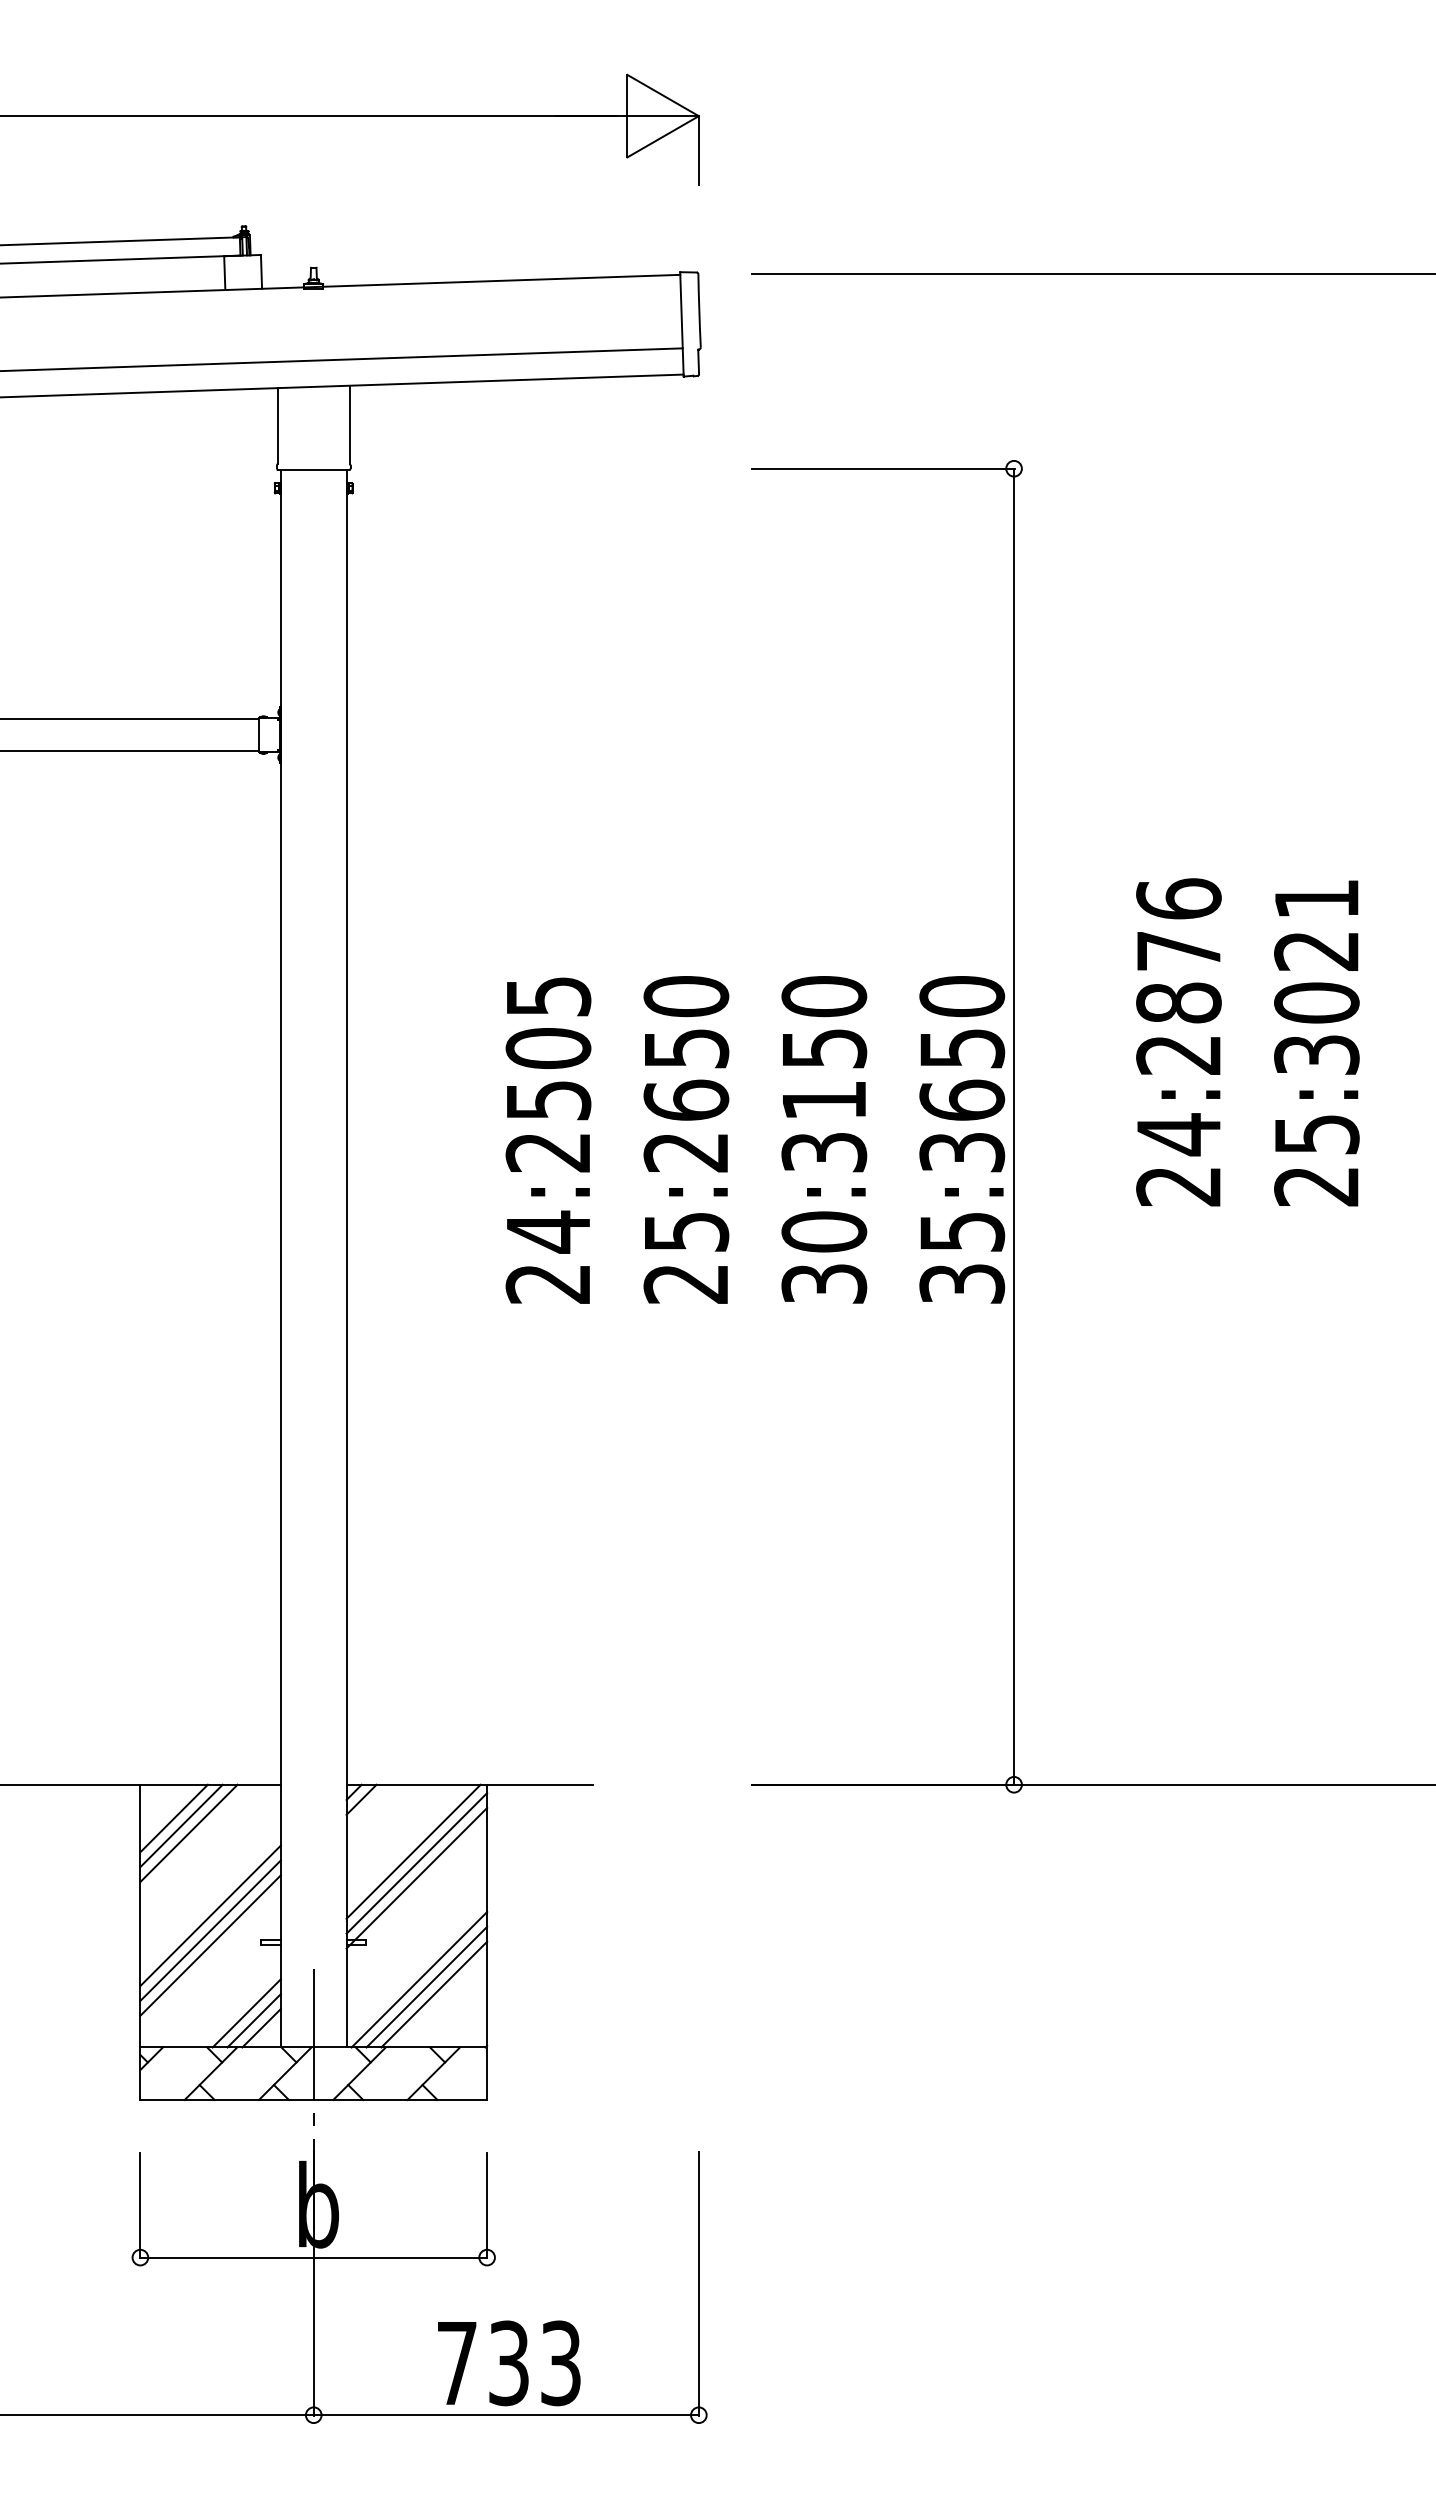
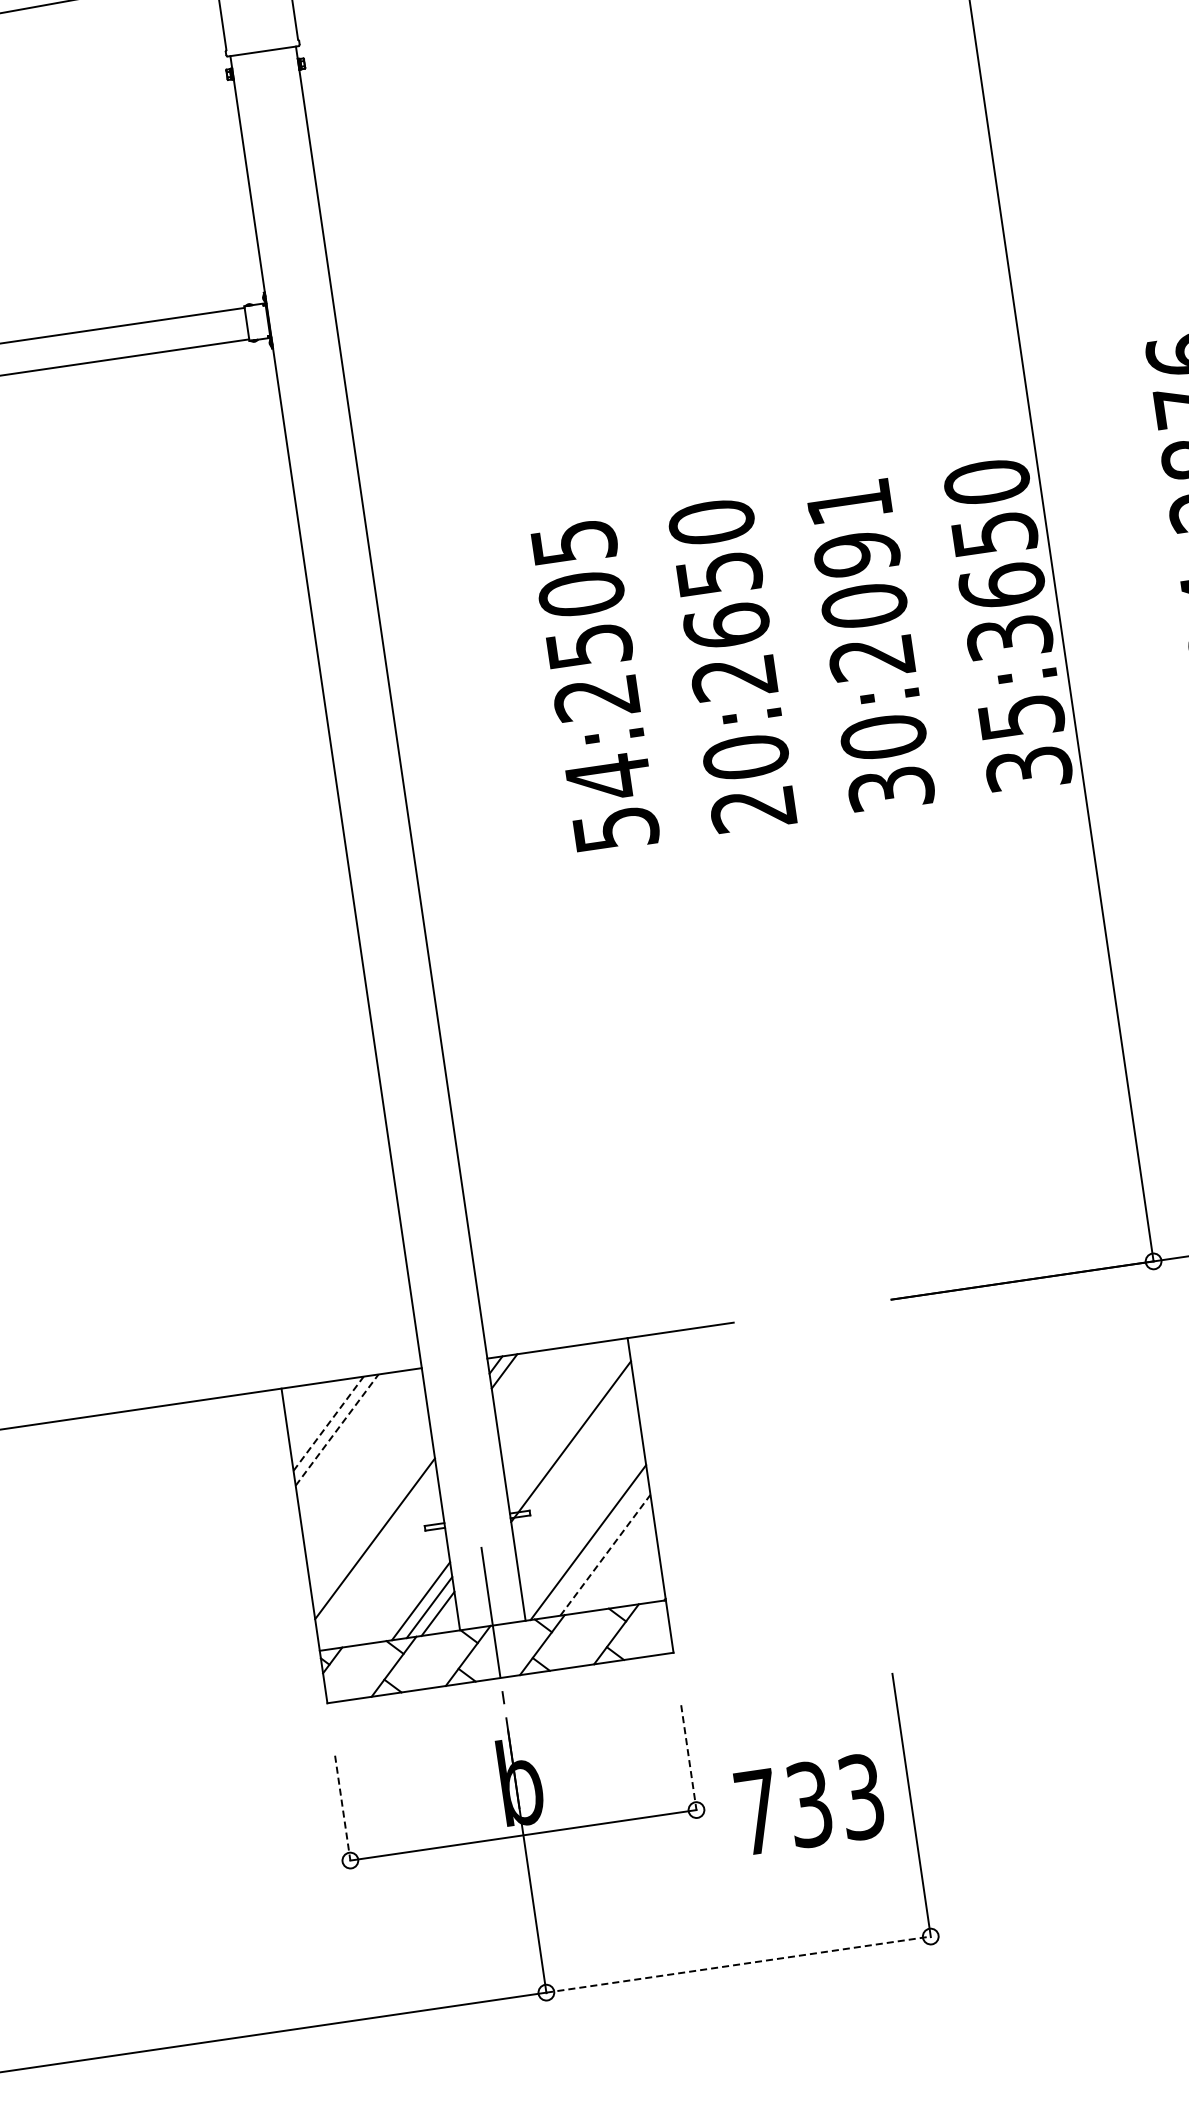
text: (824, 1074) -> (860, 580), 30:3150 -> 30:2091
text: (686, 1231) -> (746, 756), 25:2650 -> 20:2650
text: (548, 1284) -> (616, 829), 24:2505 -> 54:2505
line: (173, 1818) -> (319, 1417), removed
line: (181, 1825) -> (328, 1423), solid -> dashed
line: (188, 1833) -> (336, 1430), solid -> dashed
line: (413, 1851) -> (563, 1415), removed
line: (416, 1863) -> (568, 1426), removed
line: (210, 1915) -> (370, 1508), removed
line: (210, 1930) -> (372, 1523), removed
line: (426, 1986) -> (596, 1548), removed
line: (434, 1994) -> (605, 1555), solid -> dashed
line: (140, 2205) -> (342, 1808), solid -> dashed
line: (487, 2205) -> (689, 1758), solid -> dashed
text: (509, 2363) -> (810, 1804), moved
line: (506, 2415) -> (738, 1964), solid -> dashed

